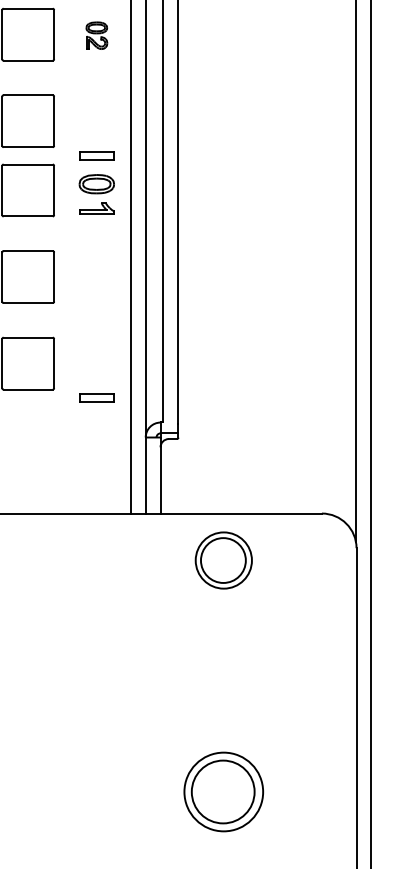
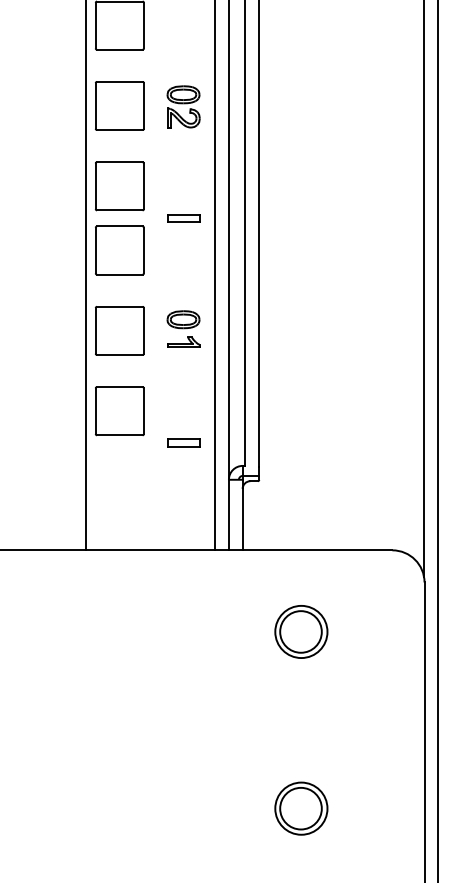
part: (96, 35) -> (183, 106), size x1.67
part: (96, 193) -> (183, 328), moved
part: (223, 560) -> (301, 631), moved
part: (223, 791) -> (301, 808), size x0.71

